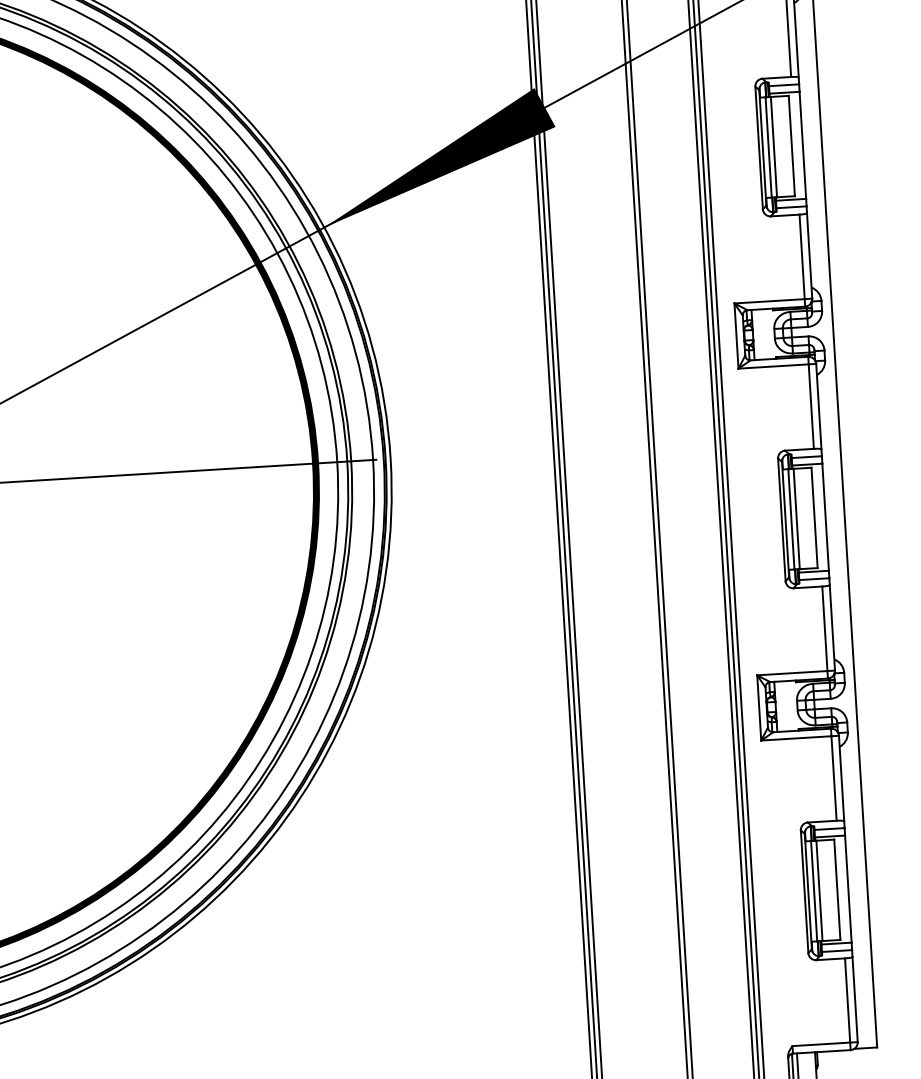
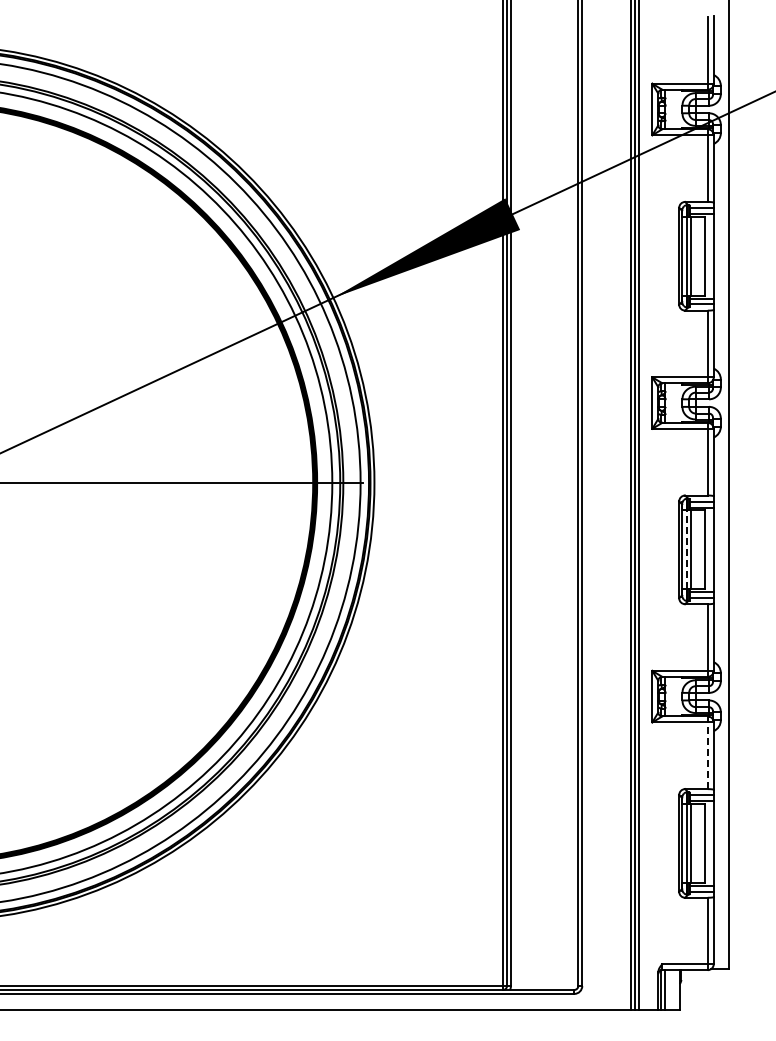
line: (791, 518) -> (686, 549), solid -> dashed
line: (833, 778) -> (707, 755), solid -> dashed

